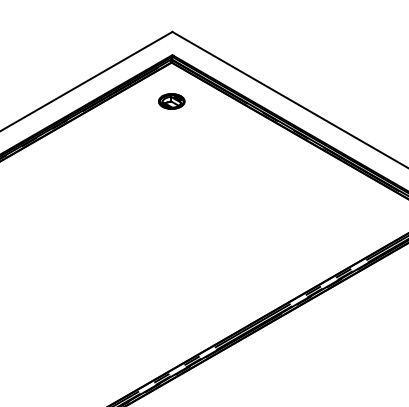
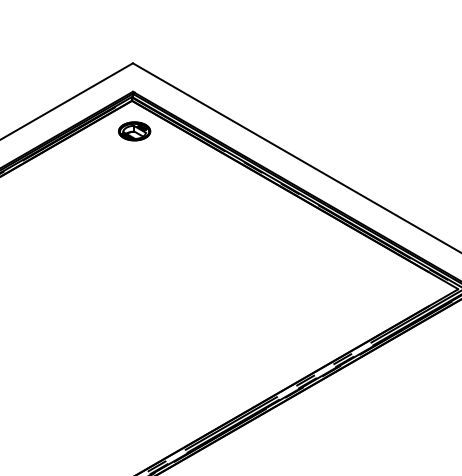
part: (171, 101) -> (134, 131), moved

